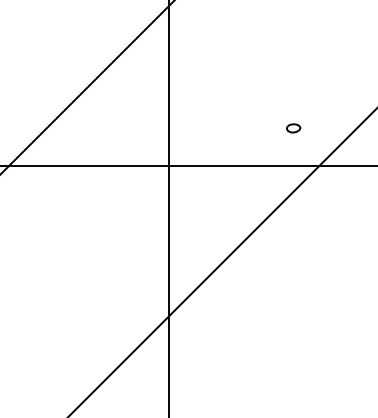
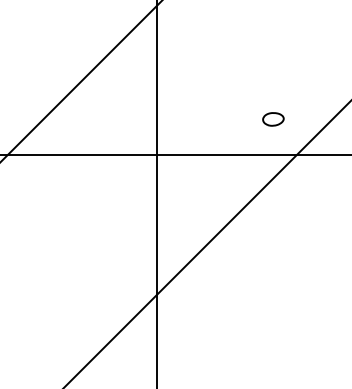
part: (293, 128) -> (273, 119), size x1.67

